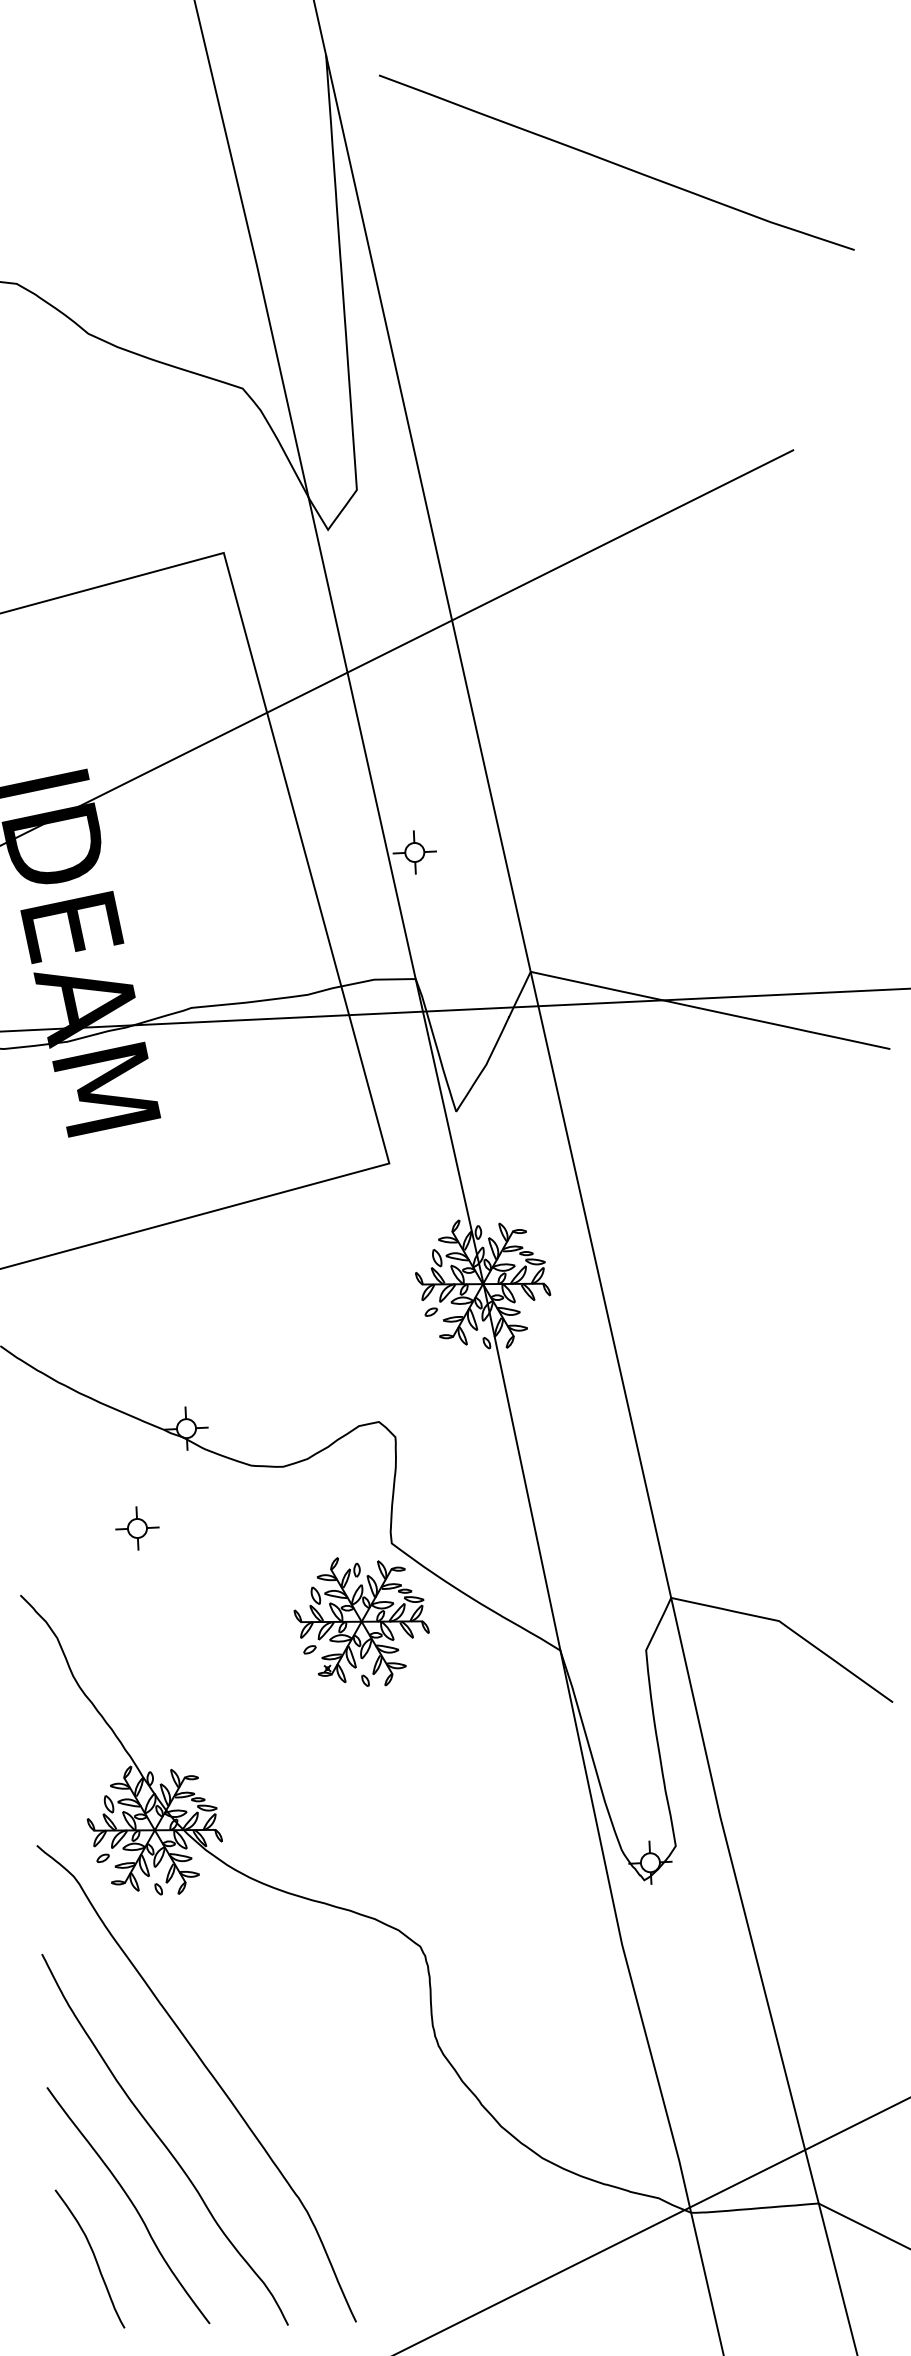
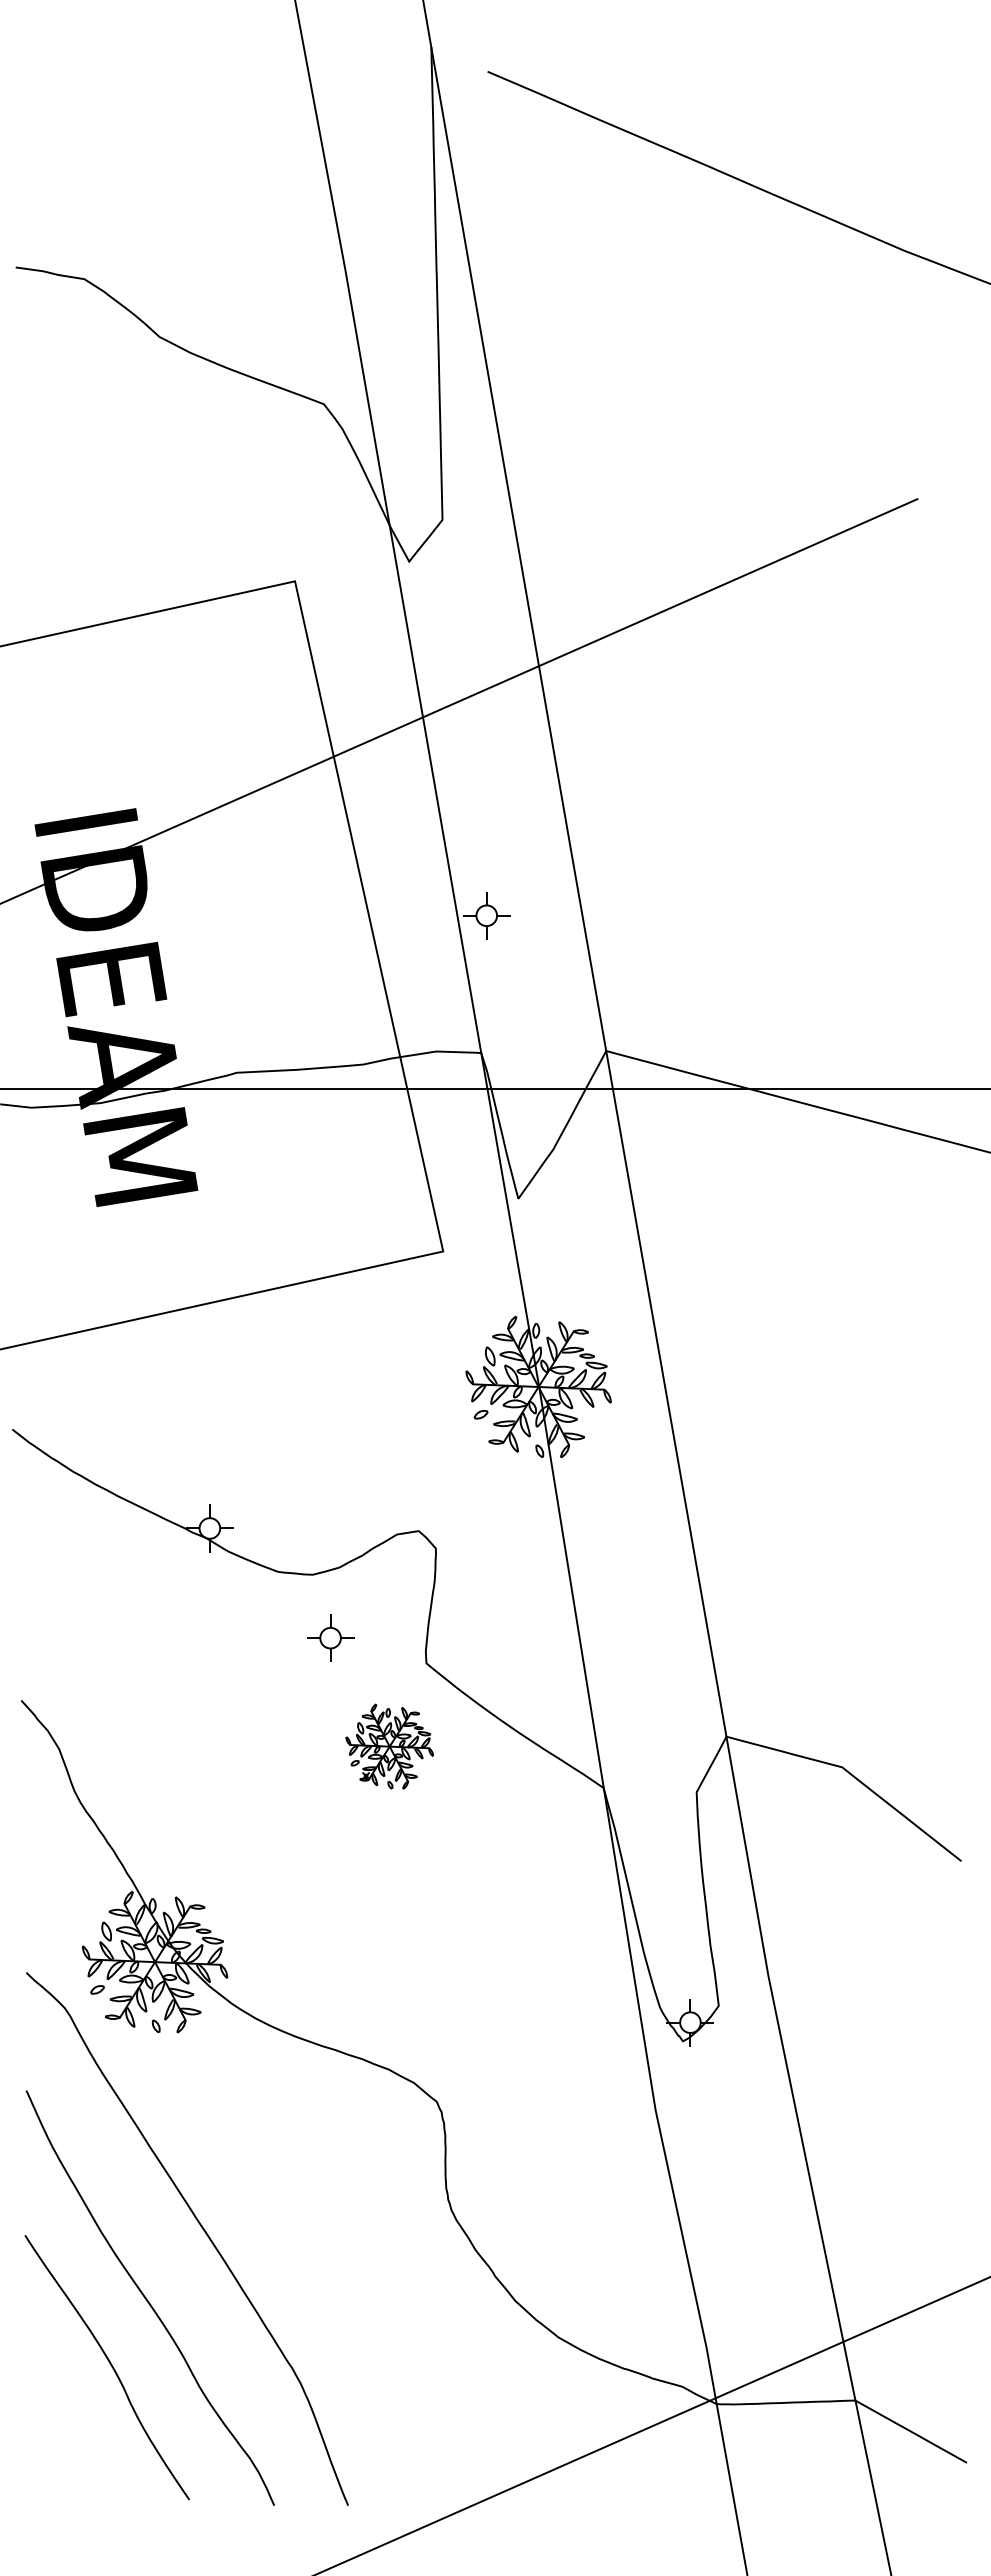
part: (137, 1527) -> (330, 1637), moved
part: (361, 1621) -> (389, 1746), size x0.6
curve: (94, 2257) -> (67, 2422), removed

